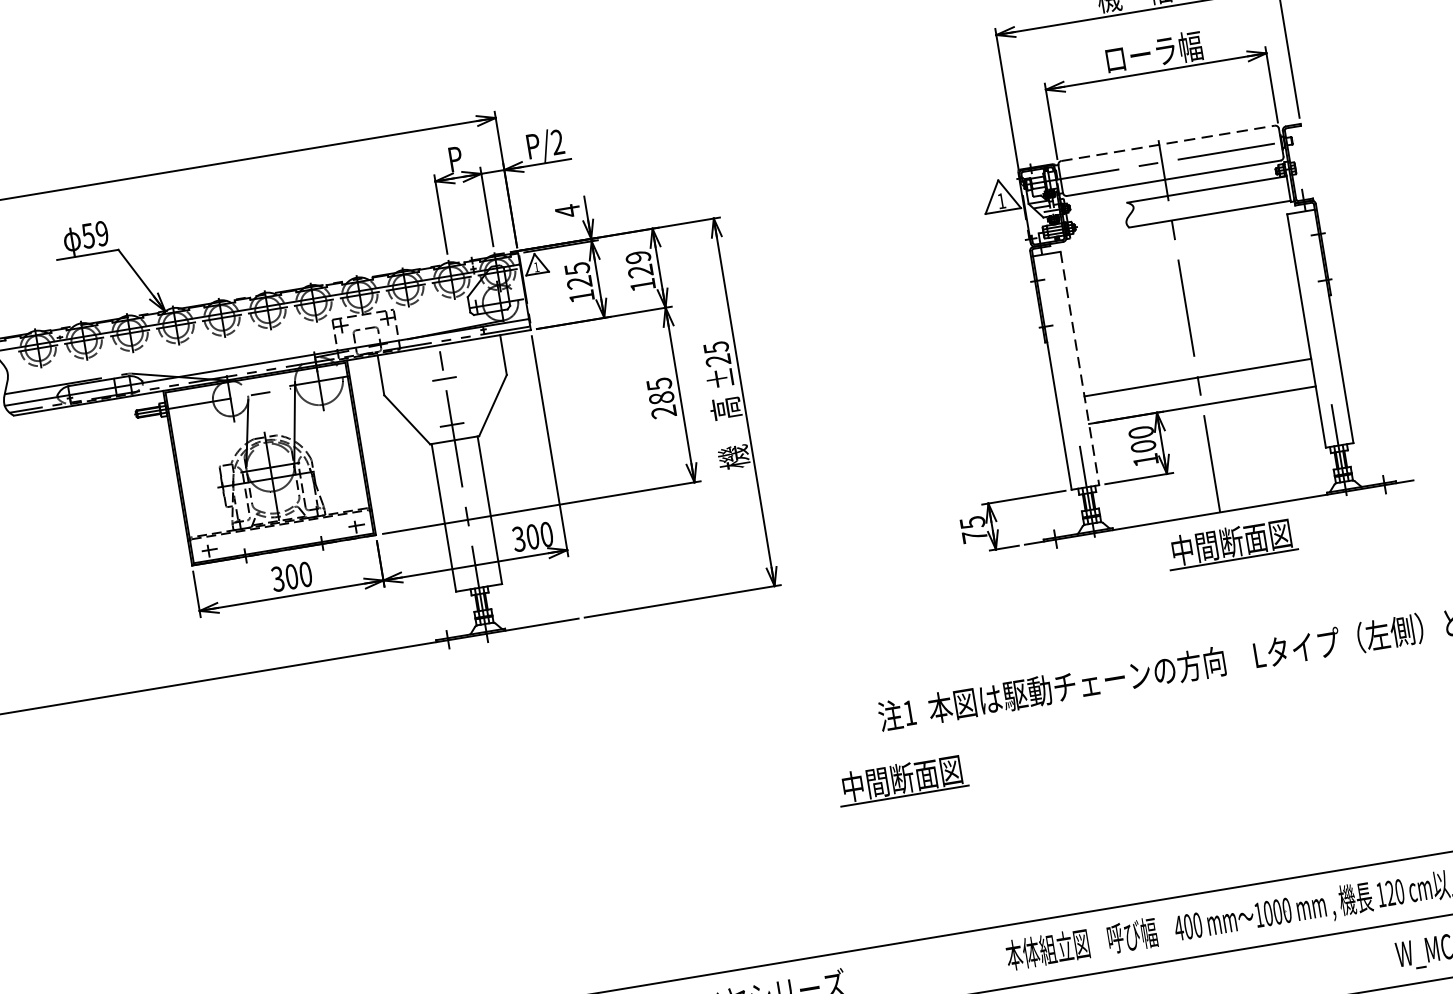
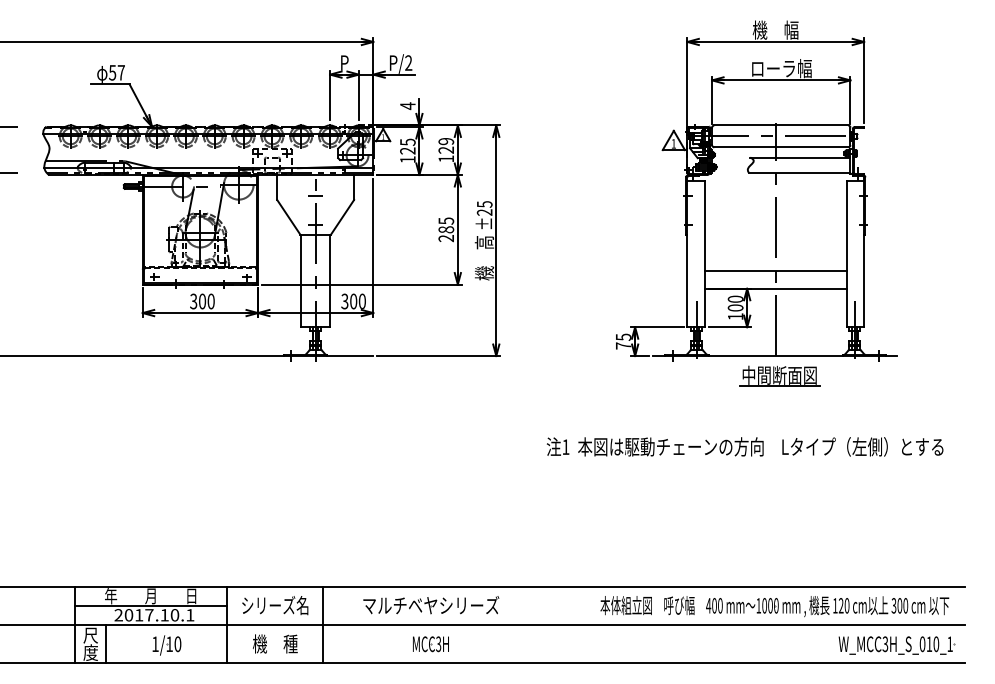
line: (1168, 143) -> (781, 125), dashed -> solid
text: (100, 233) -> (120, 72), 59 -> 57
line: (1079, 369) -> (704, 254), dashed -> solid
part: (901, 778) -> (554, 486), removed

